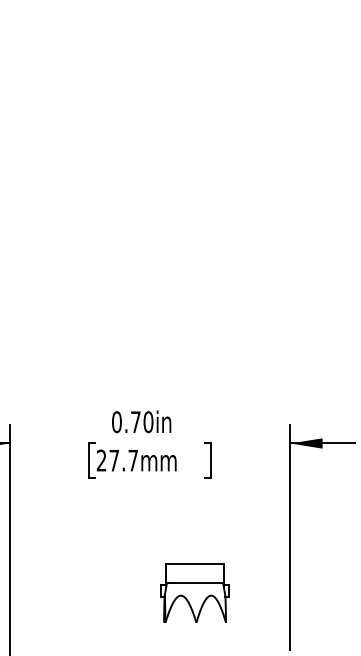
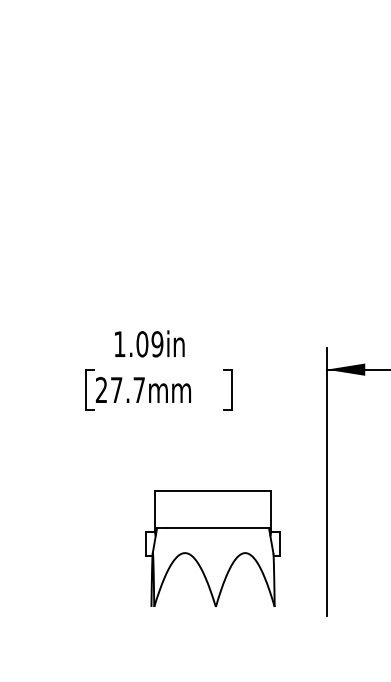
text: (132, 422) -> (138, 344), 0.70in -> 1.09in
part: (194, 593) -> (212, 548), size x1.67

